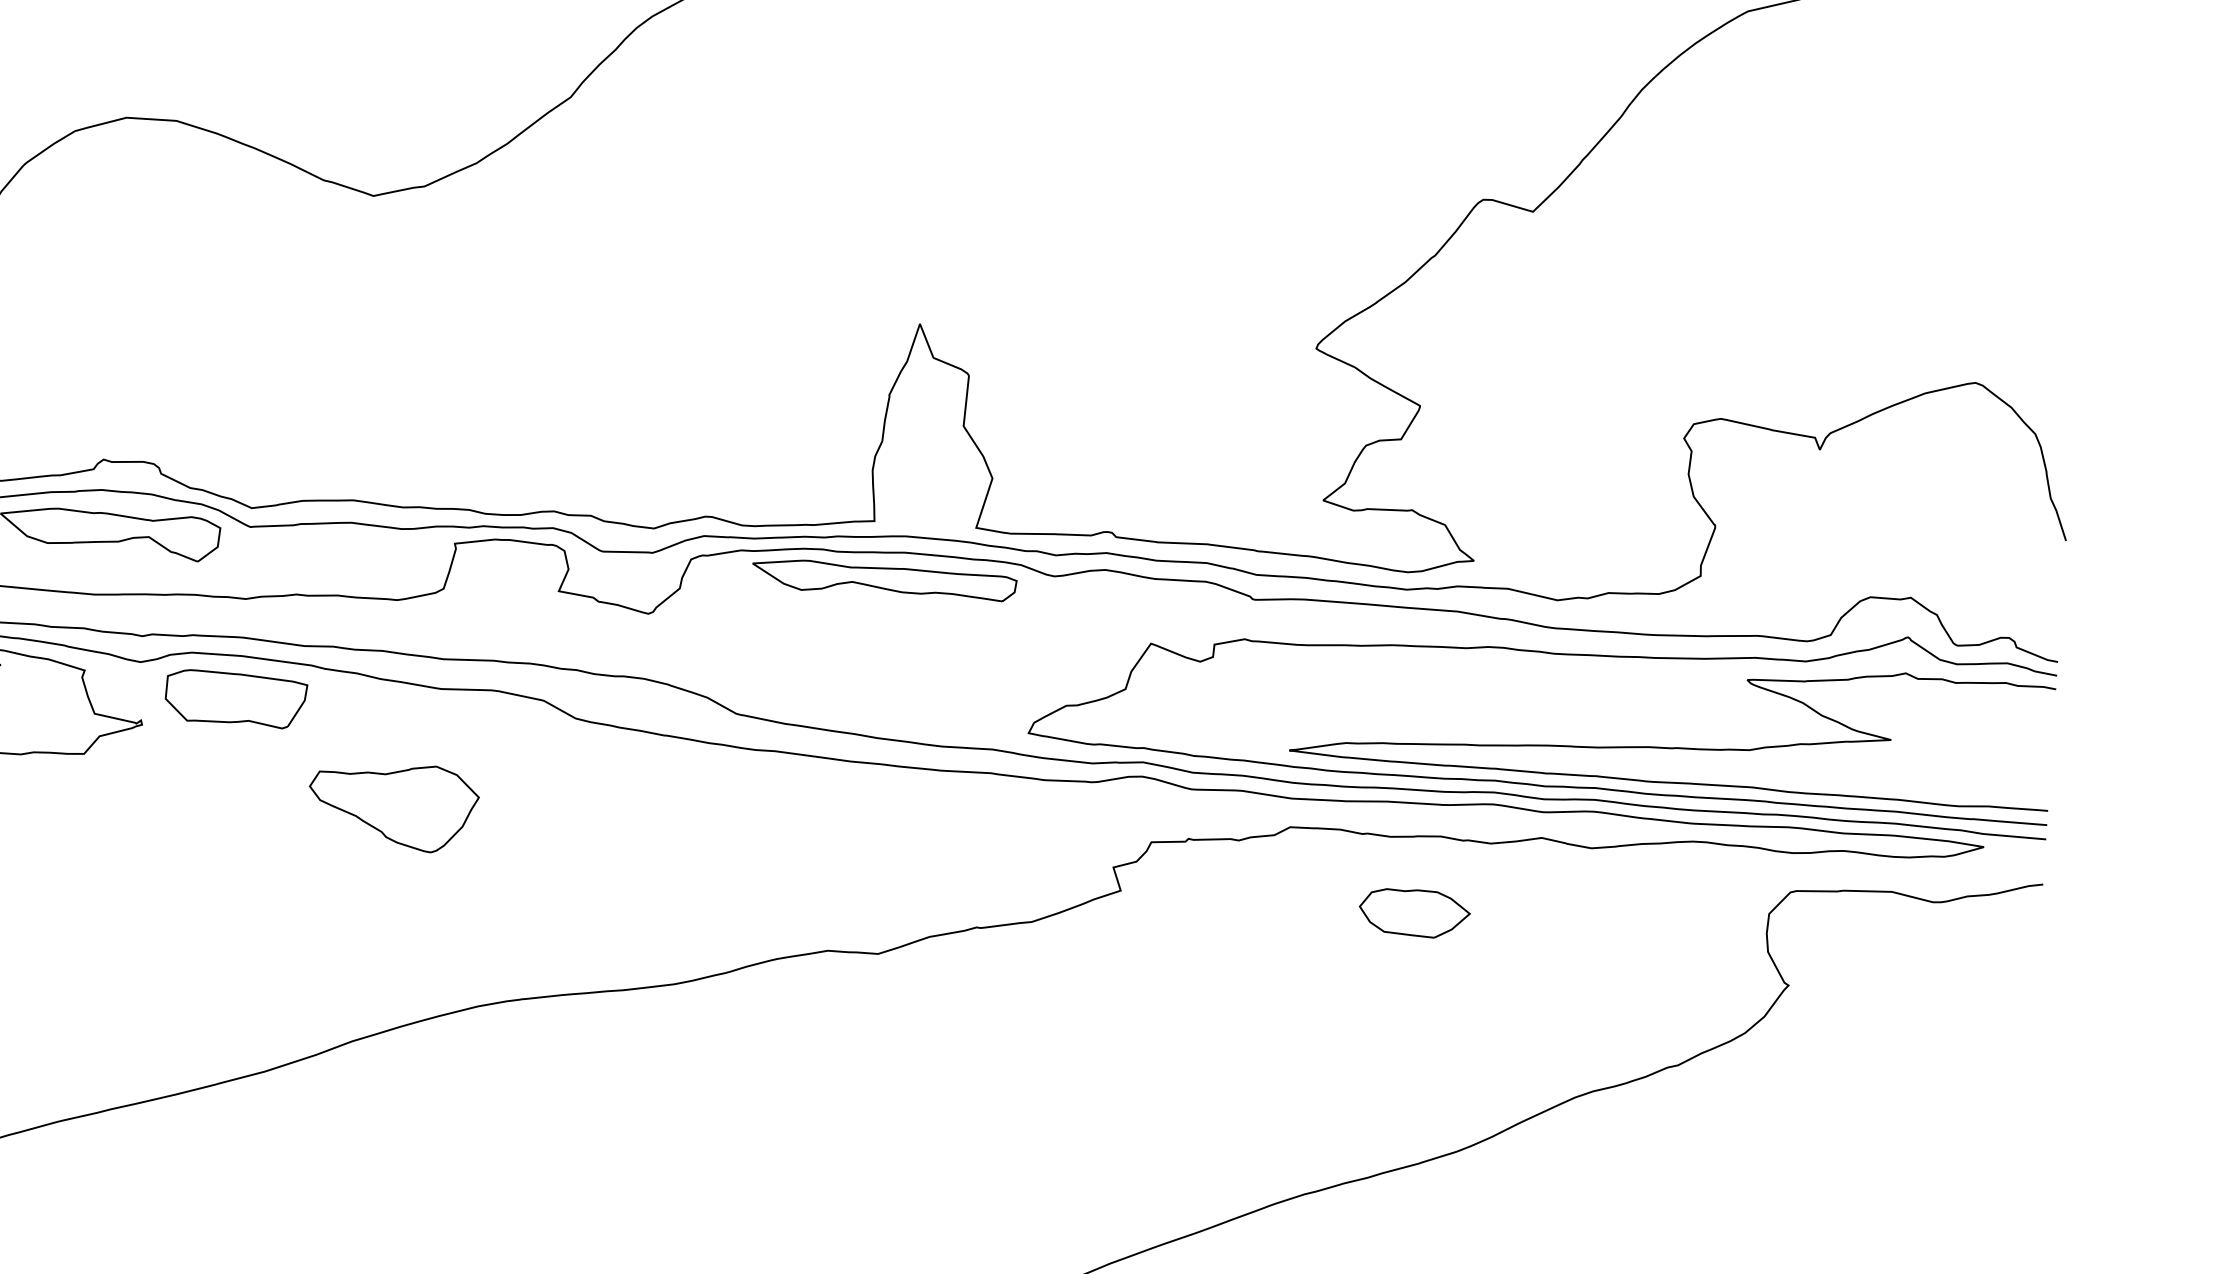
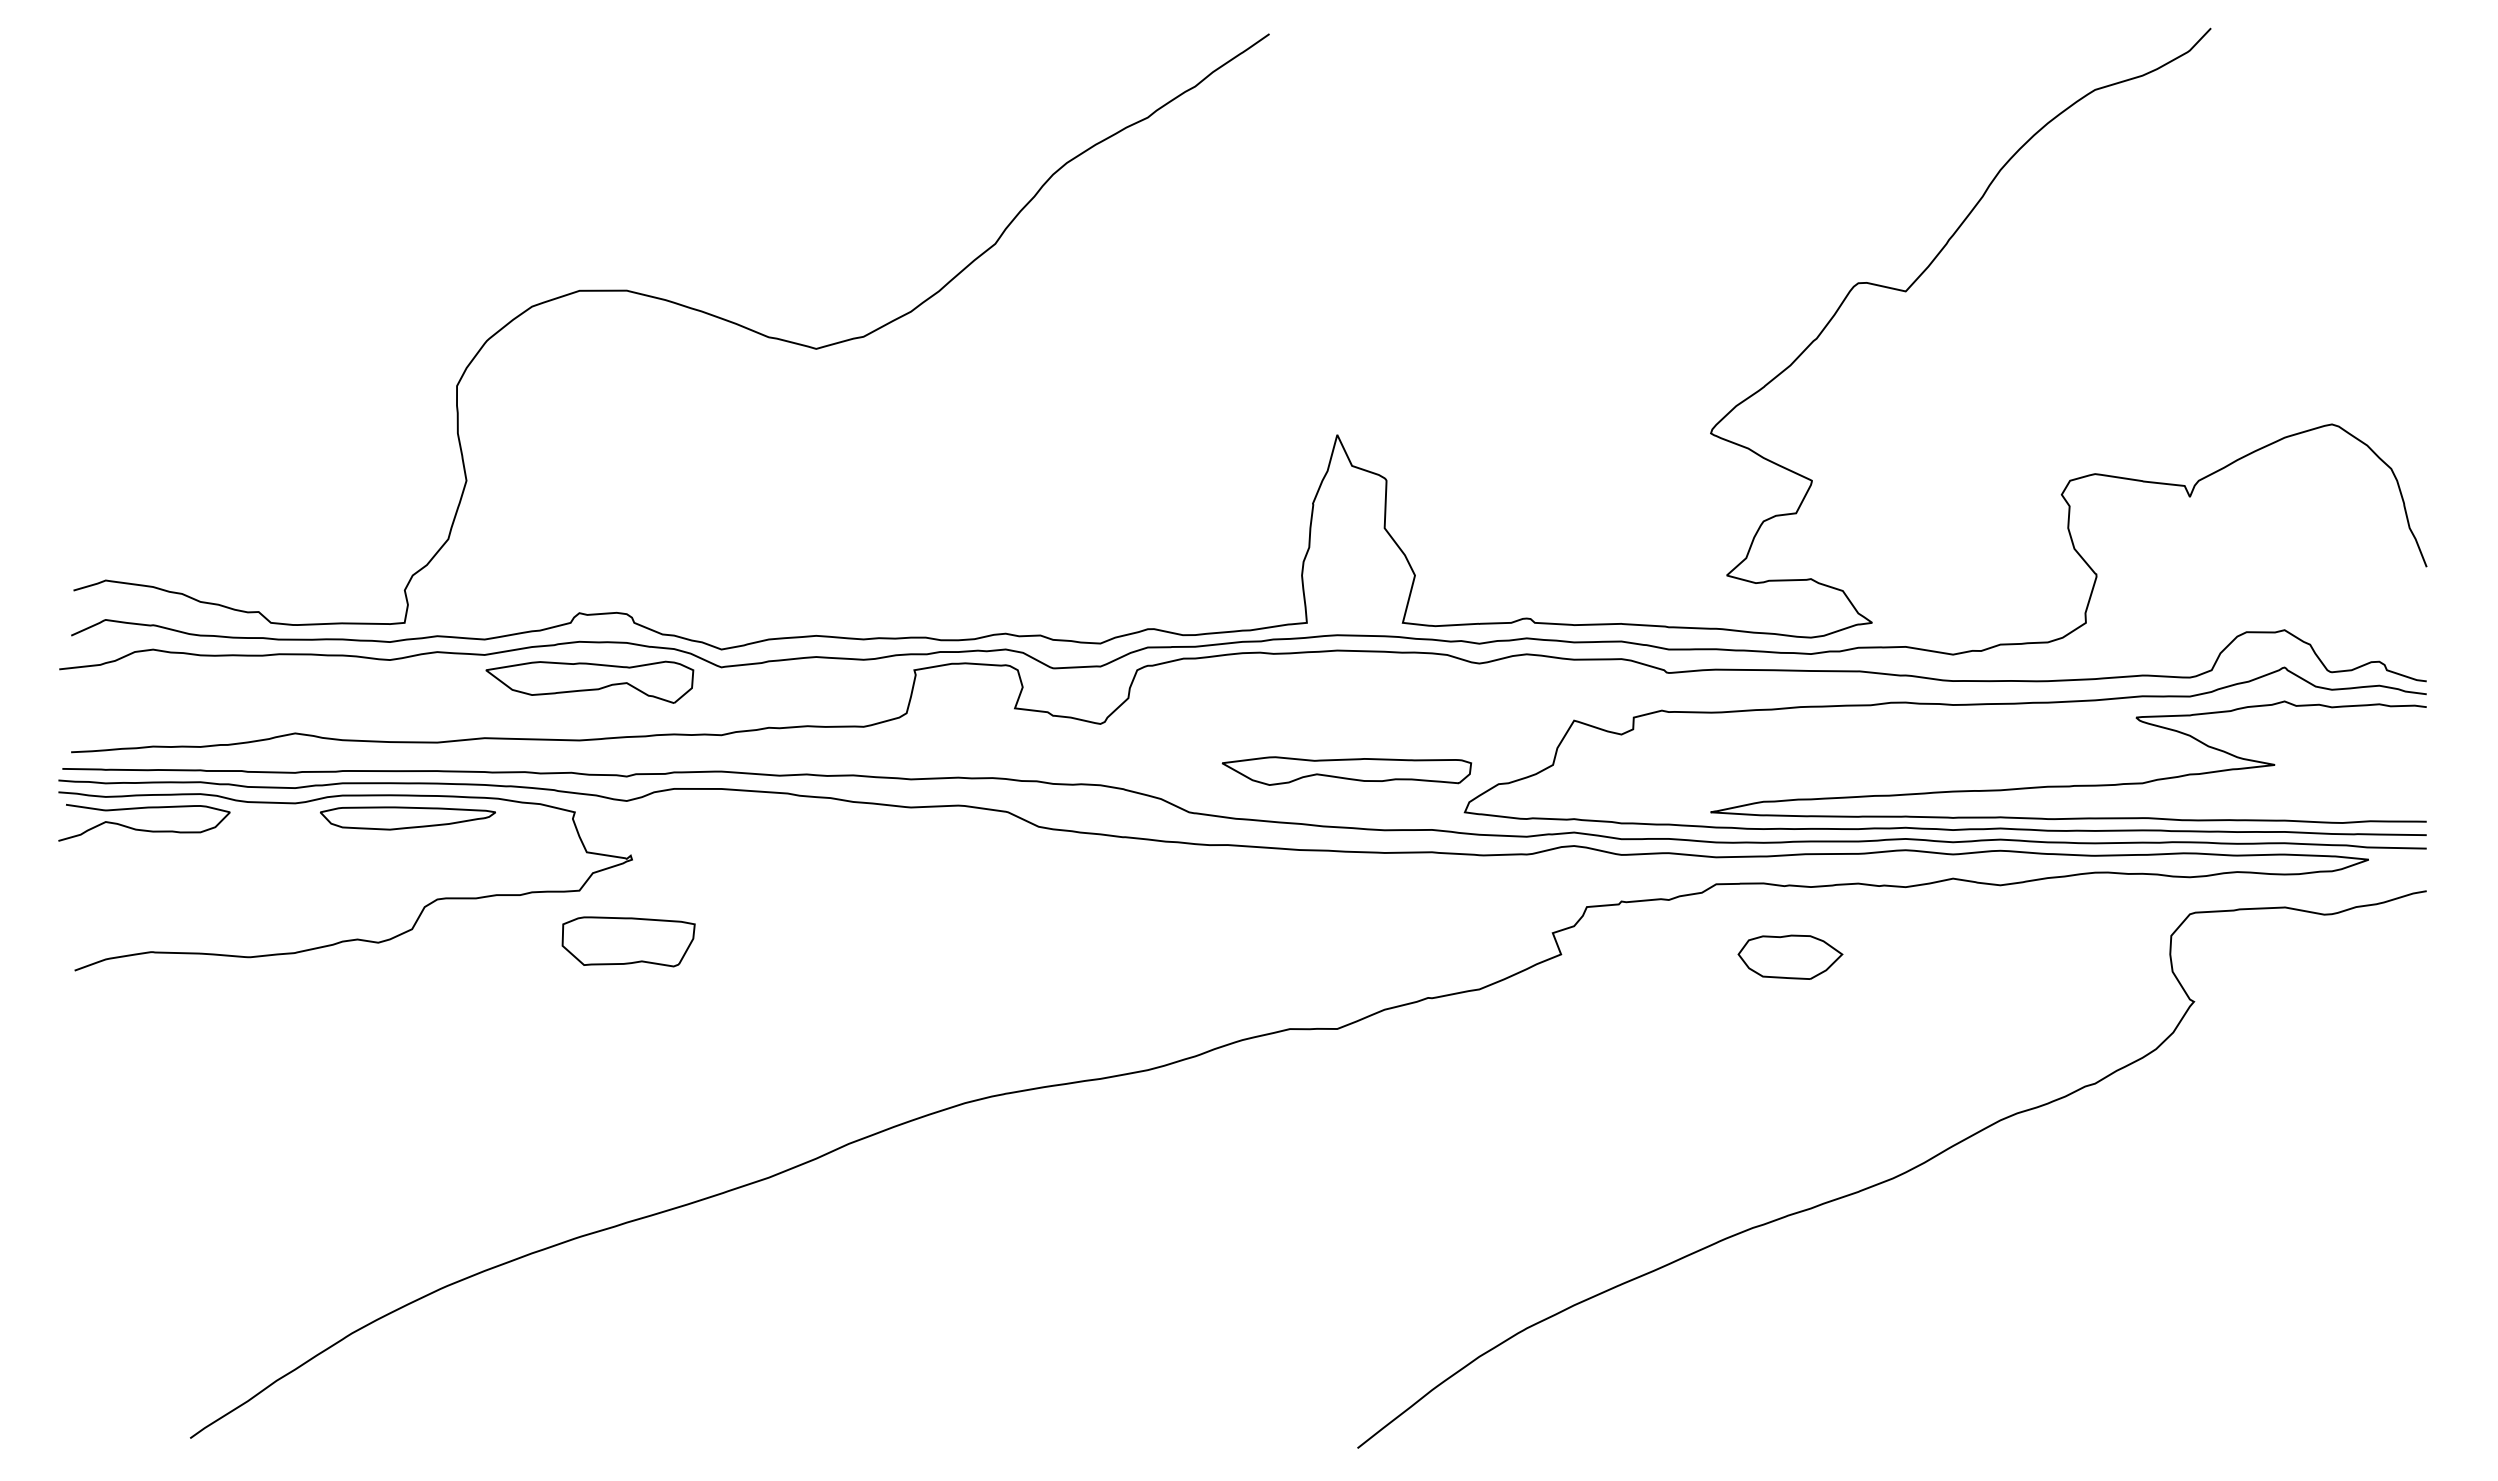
part: (884, 579) -> (1346, 770), moved
part: (235, 698) -> (628, 941), moved
part: (392, 806) -> (872, 920), removed
part: (1414, 912) -> (1790, 956), moved

